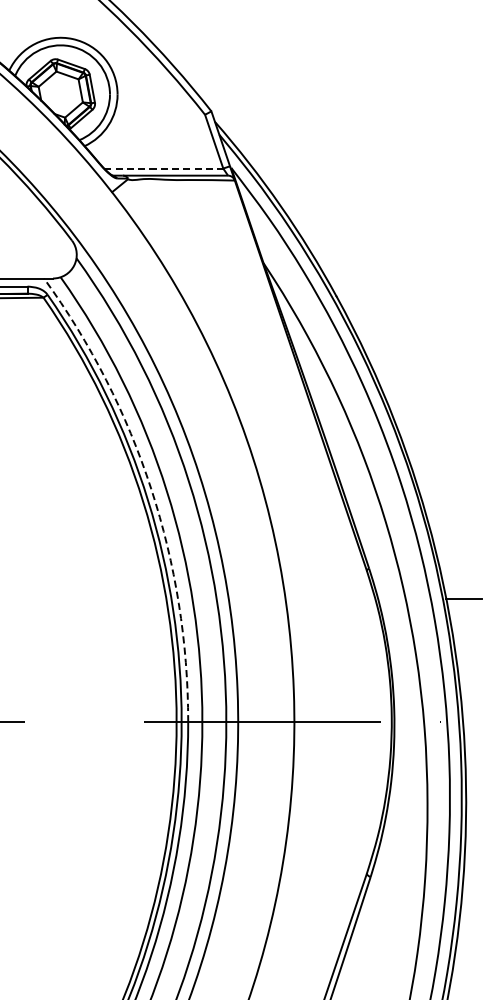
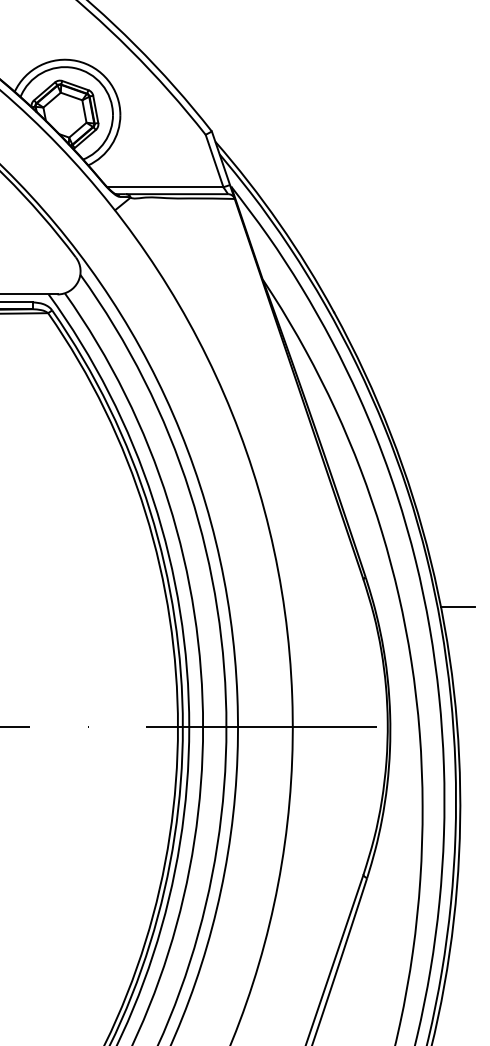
line: (163, 168) -> (165, 187), dashed -> solid
arc: (151, 488) -> (153, 499), dashed -> solid

